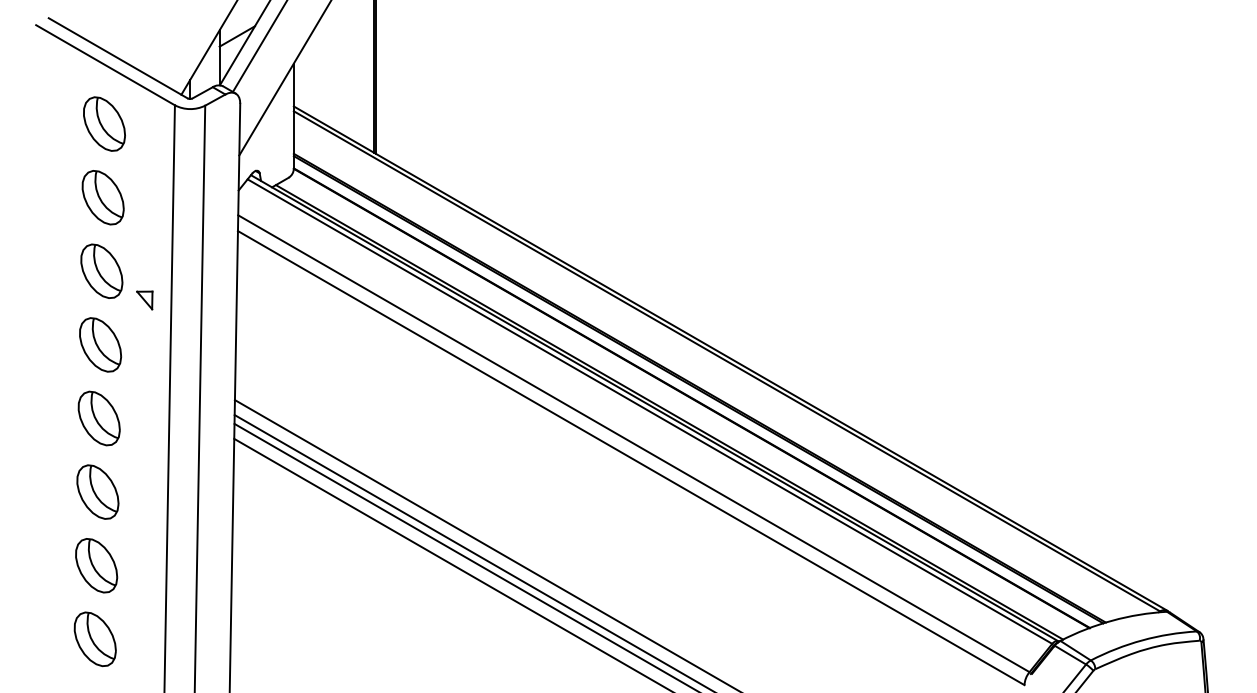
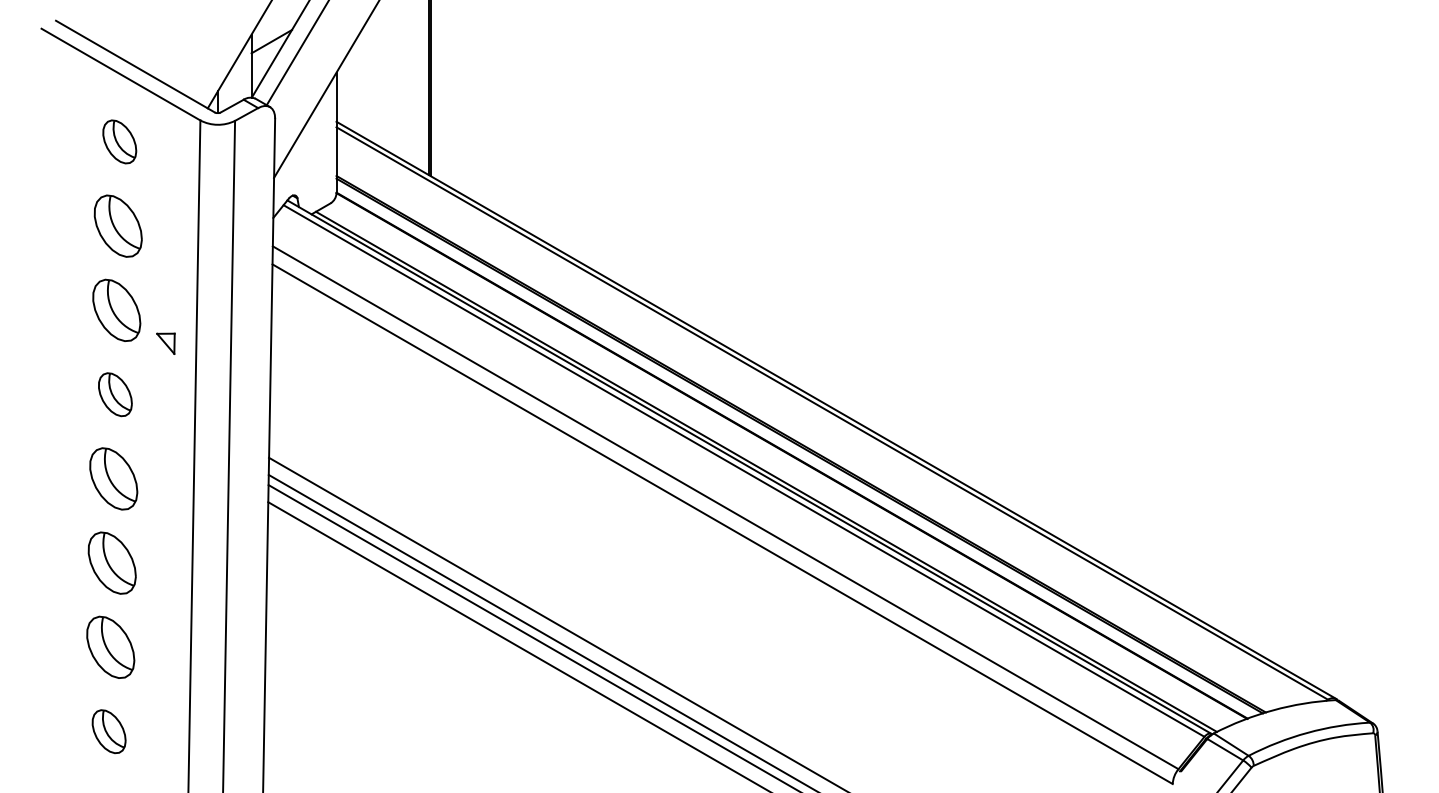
part: (104, 123) -> (119, 141), size x0.7
part: (100, 344) -> (115, 394), size x0.7
part: (94, 639) -> (108, 731), size x0.7

